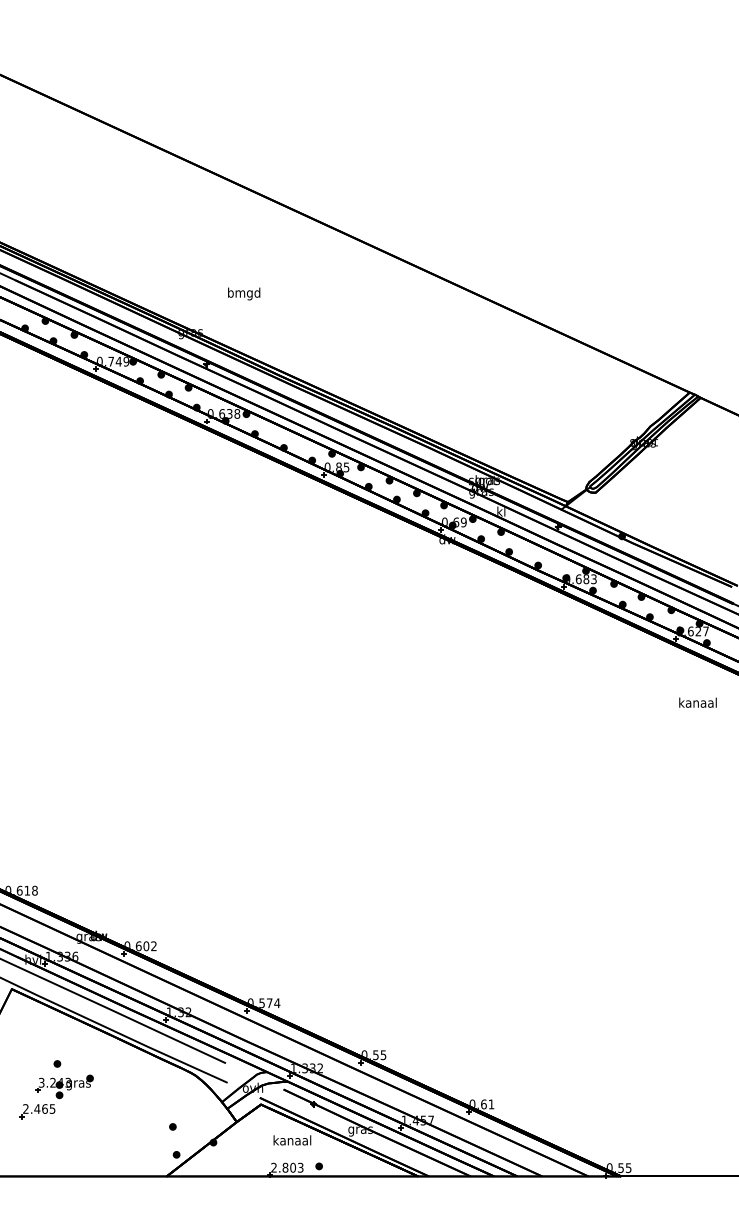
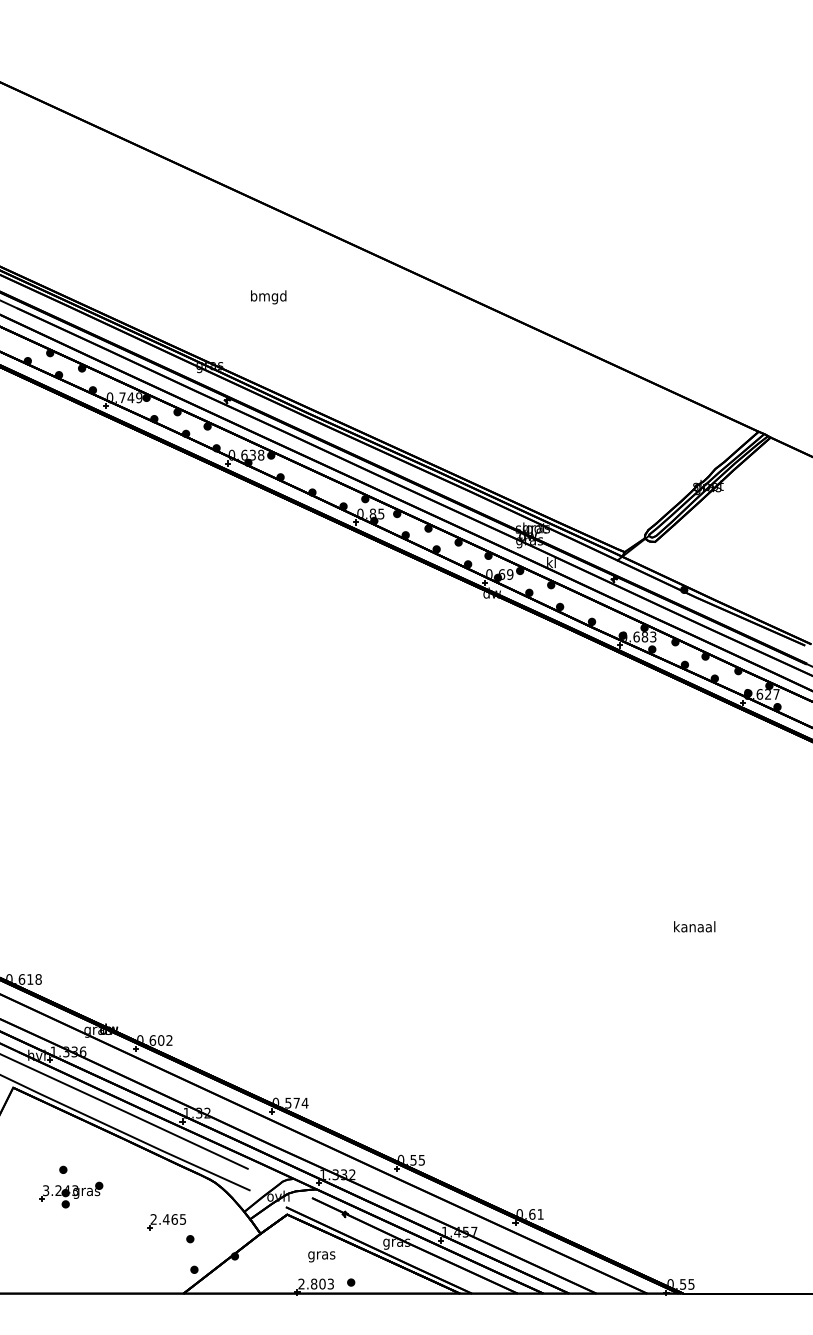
text: (243, 294) -> (268, 297), moved
text: (697, 702) -> (694, 926), moved
part: (37, 1111) -> (166, 1222), moved
text: (292, 1141) -> (321, 1255), kanaal -> gras

